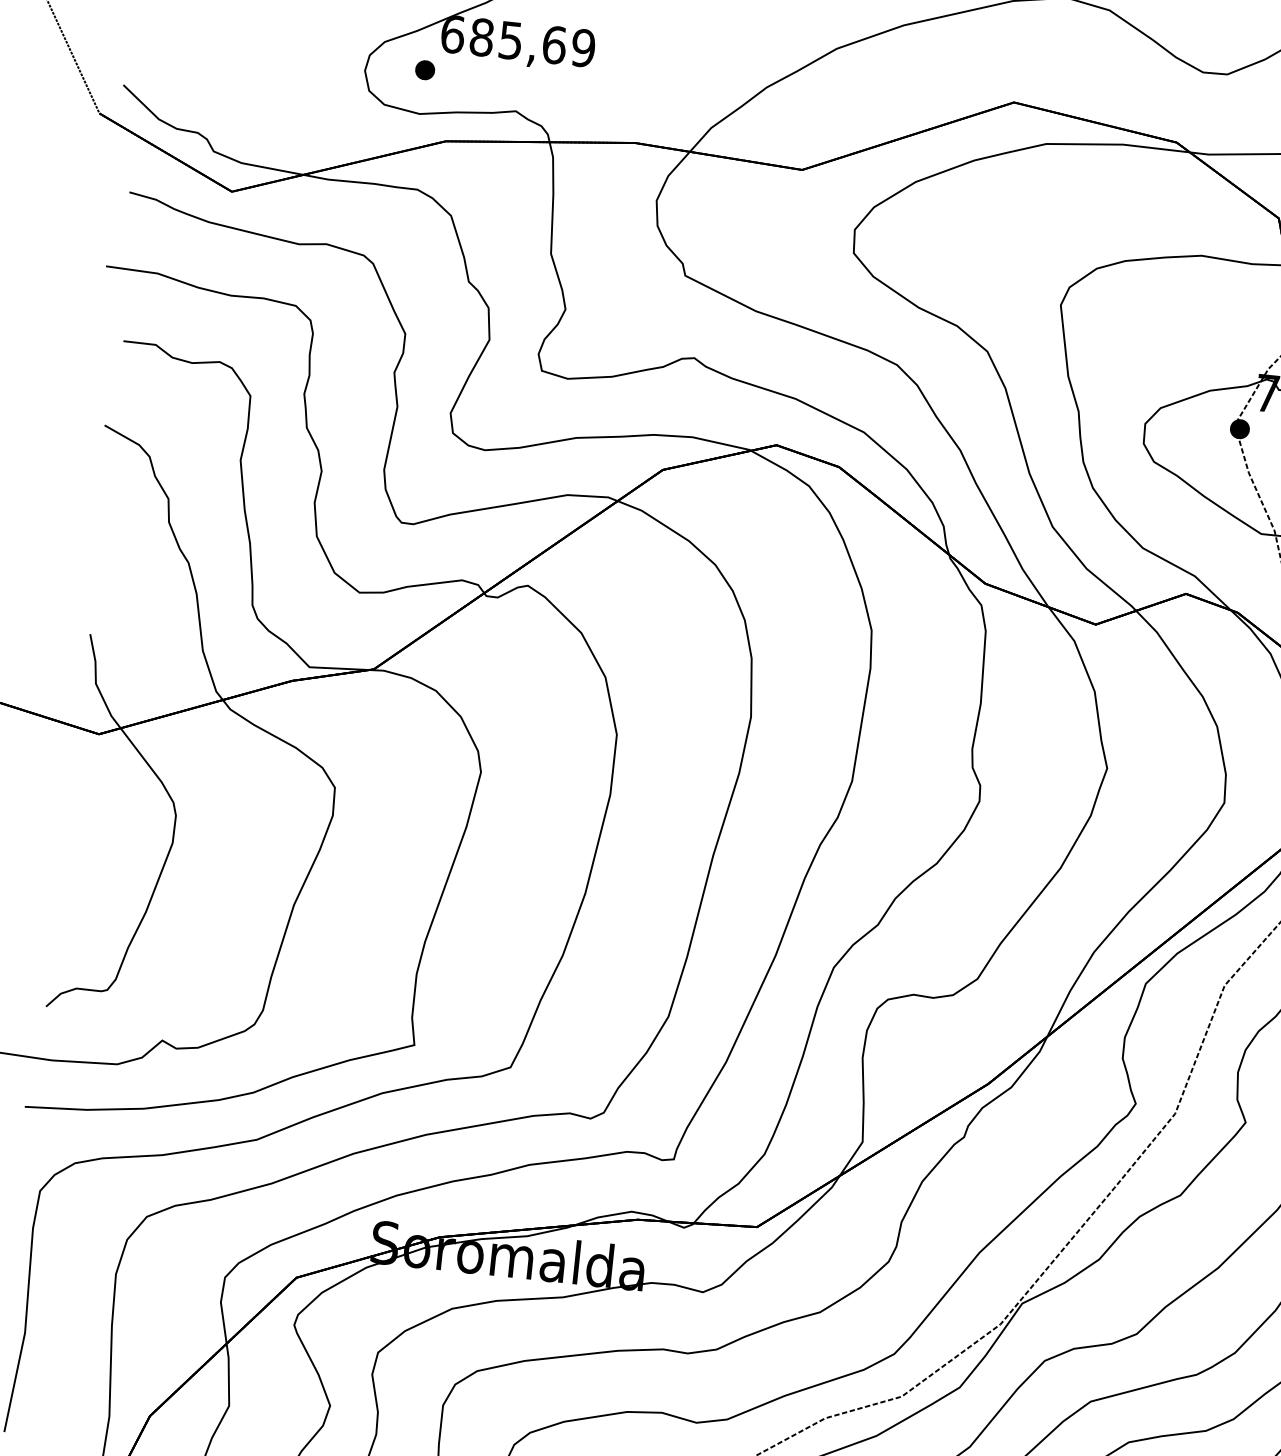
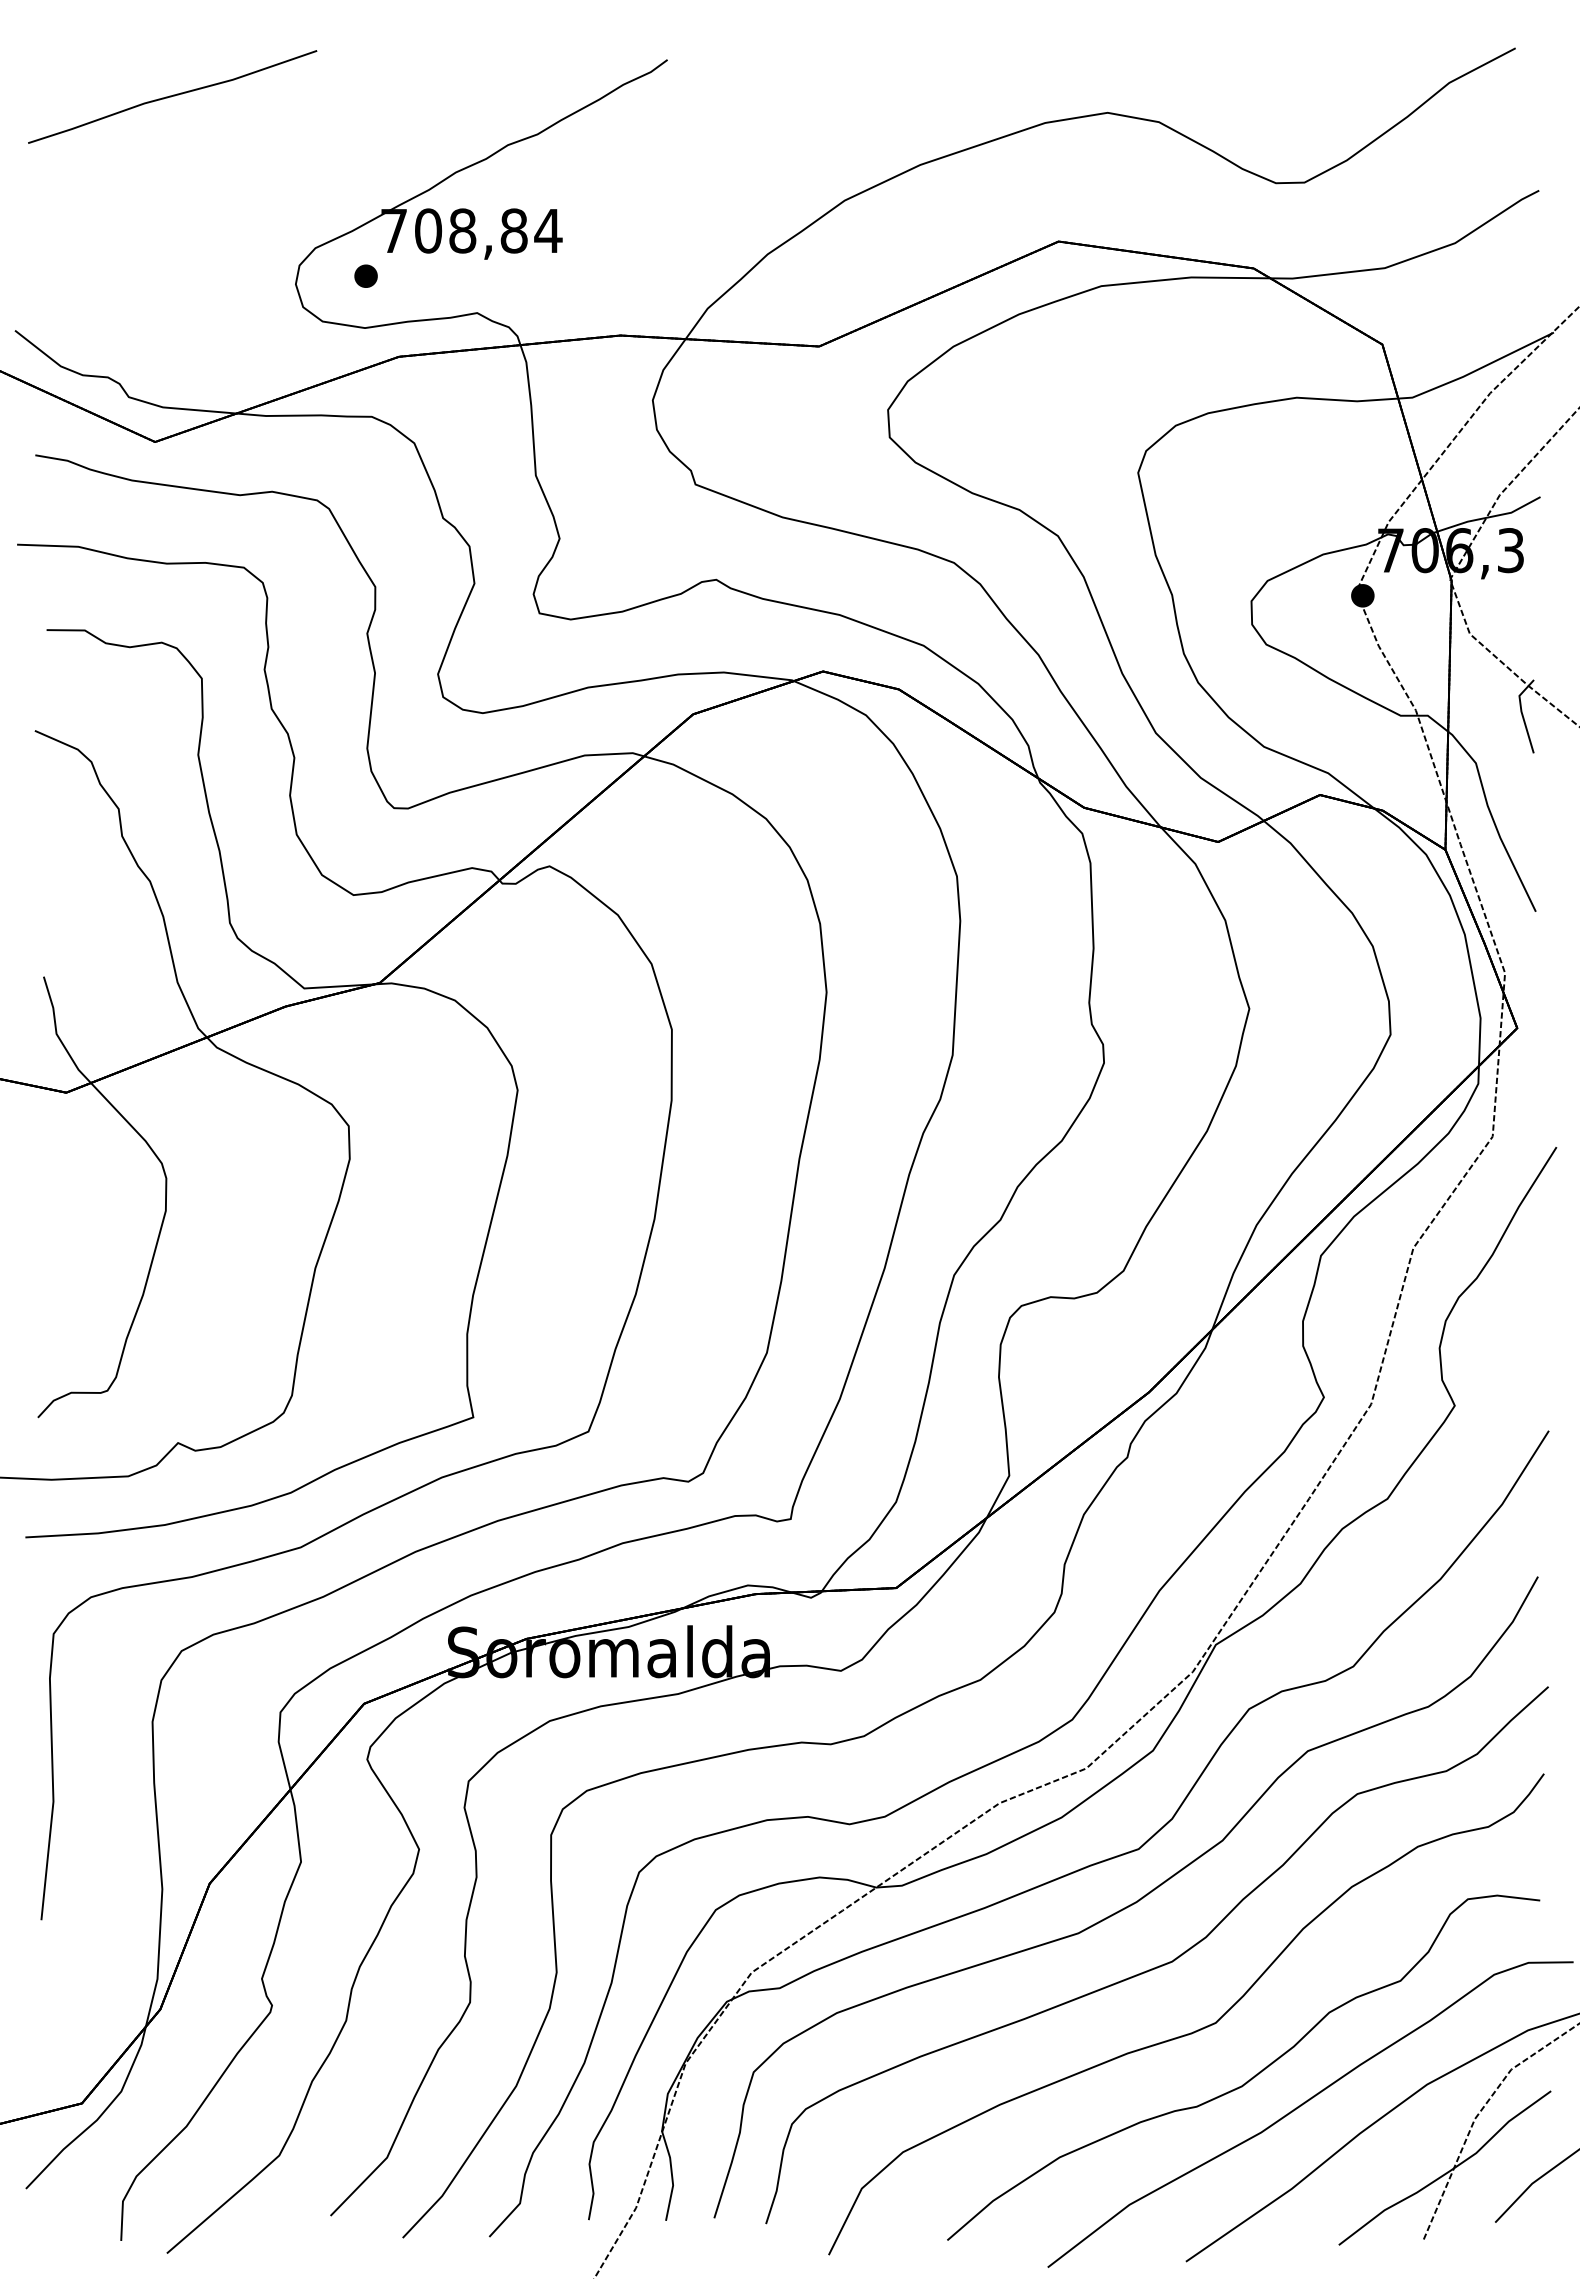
text: (518, 40) -> (471, 230), 685,69 -> 708,84

